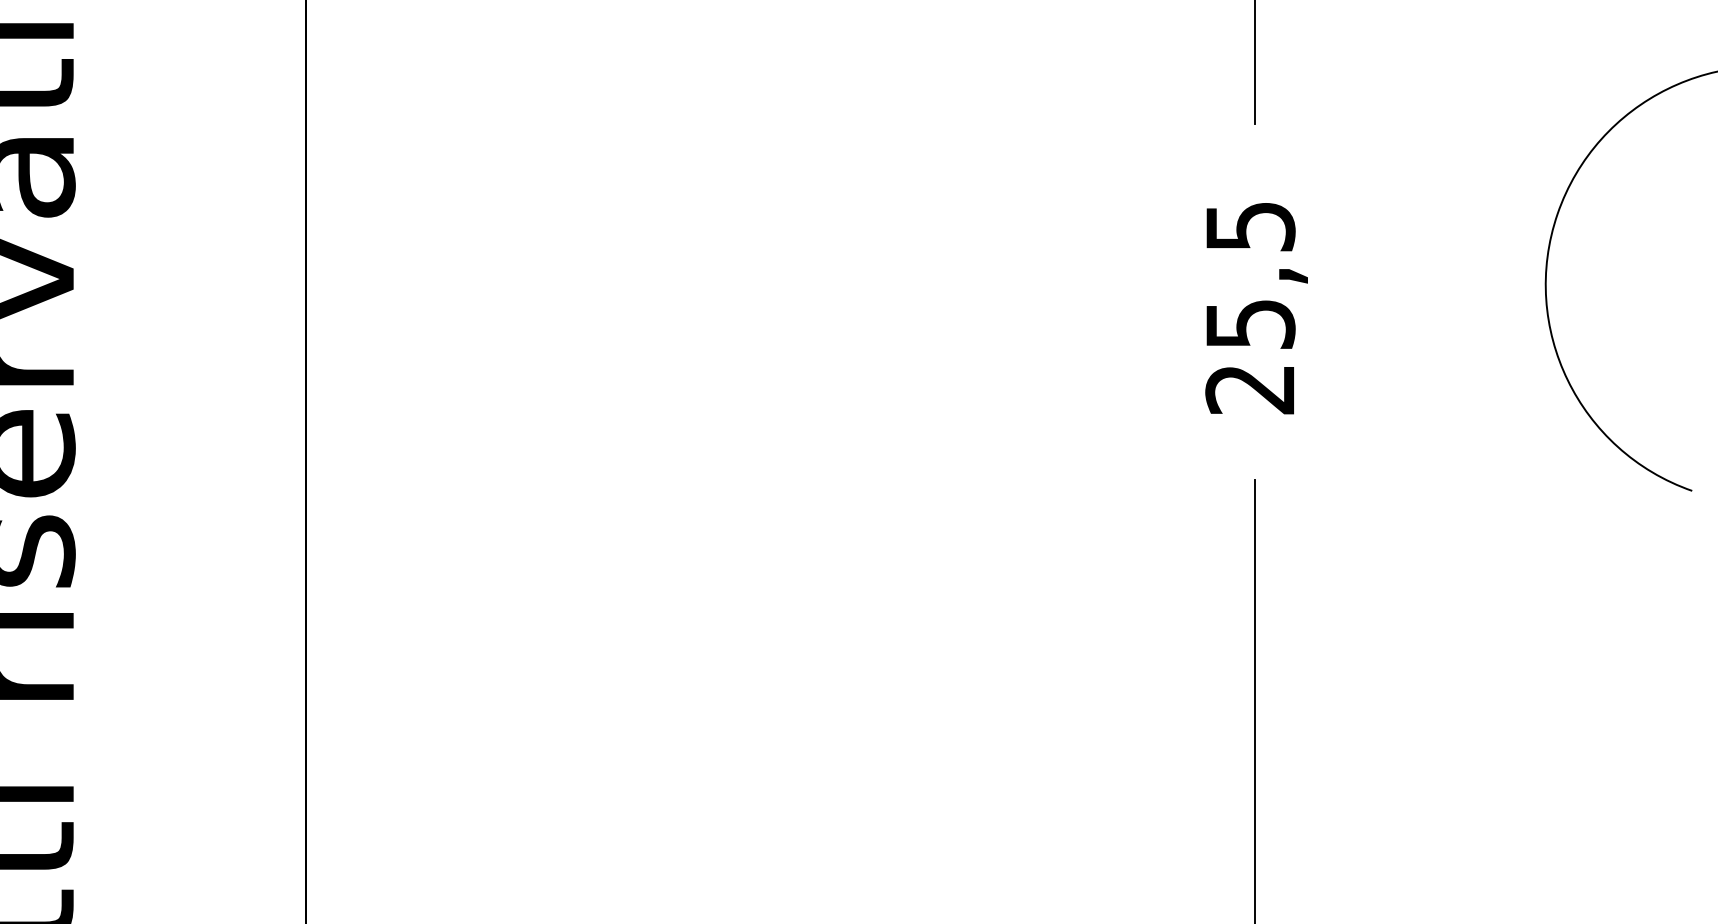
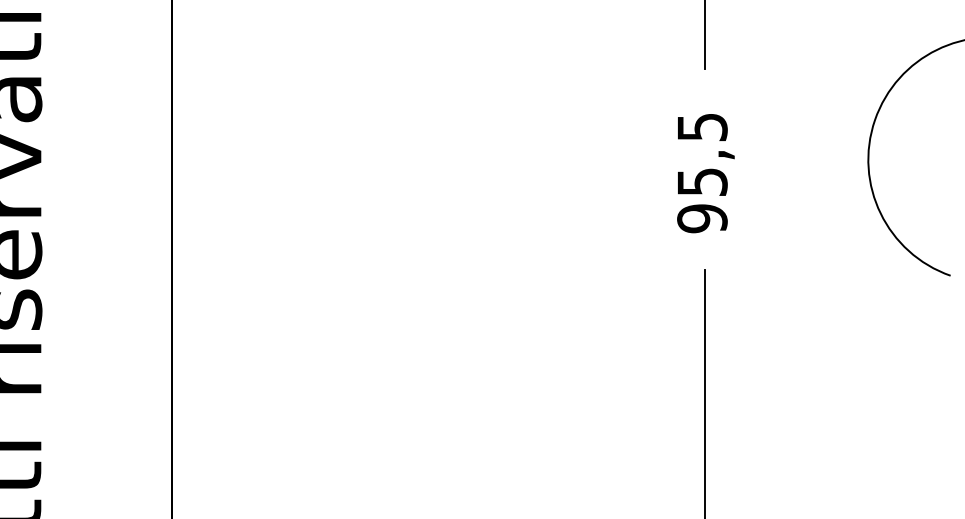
text: (1250, 389) -> (702, 218), 25,5 -> 95,5

